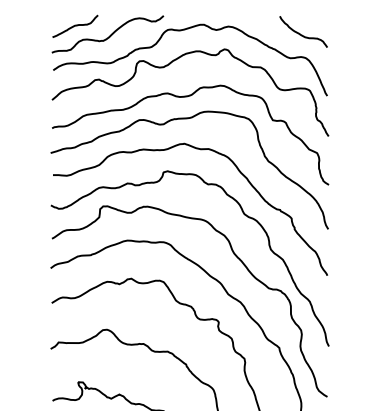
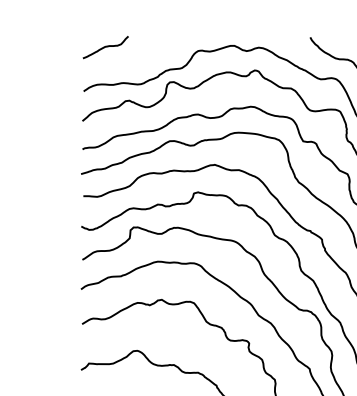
curve: (109, 35) -> (139, 56), removed

